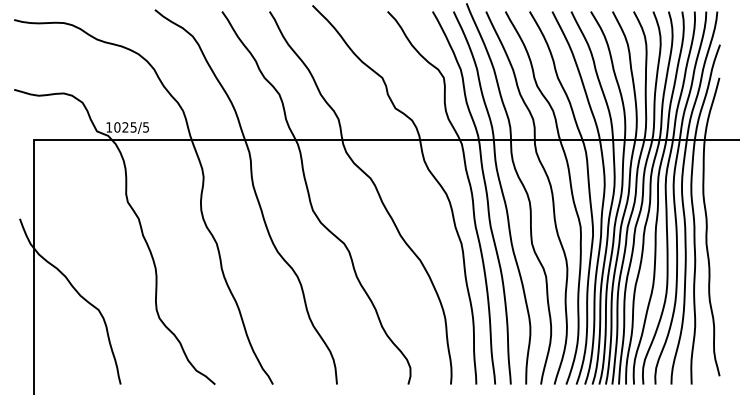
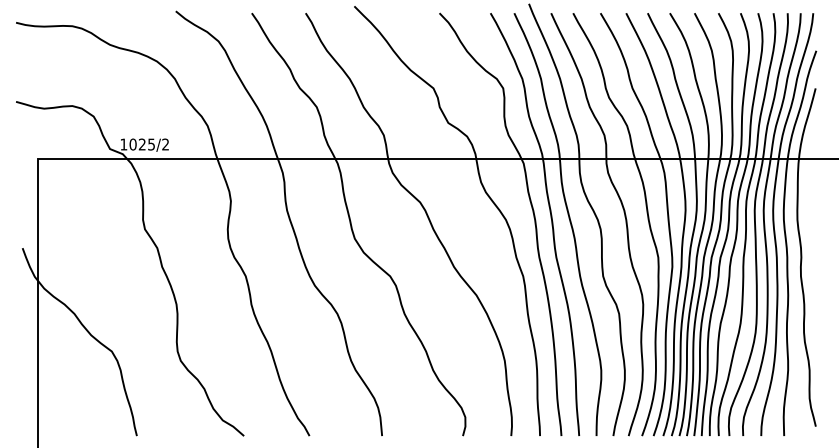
text: (145, 127) -> (165, 144), 1025/5 -> 1025/2

